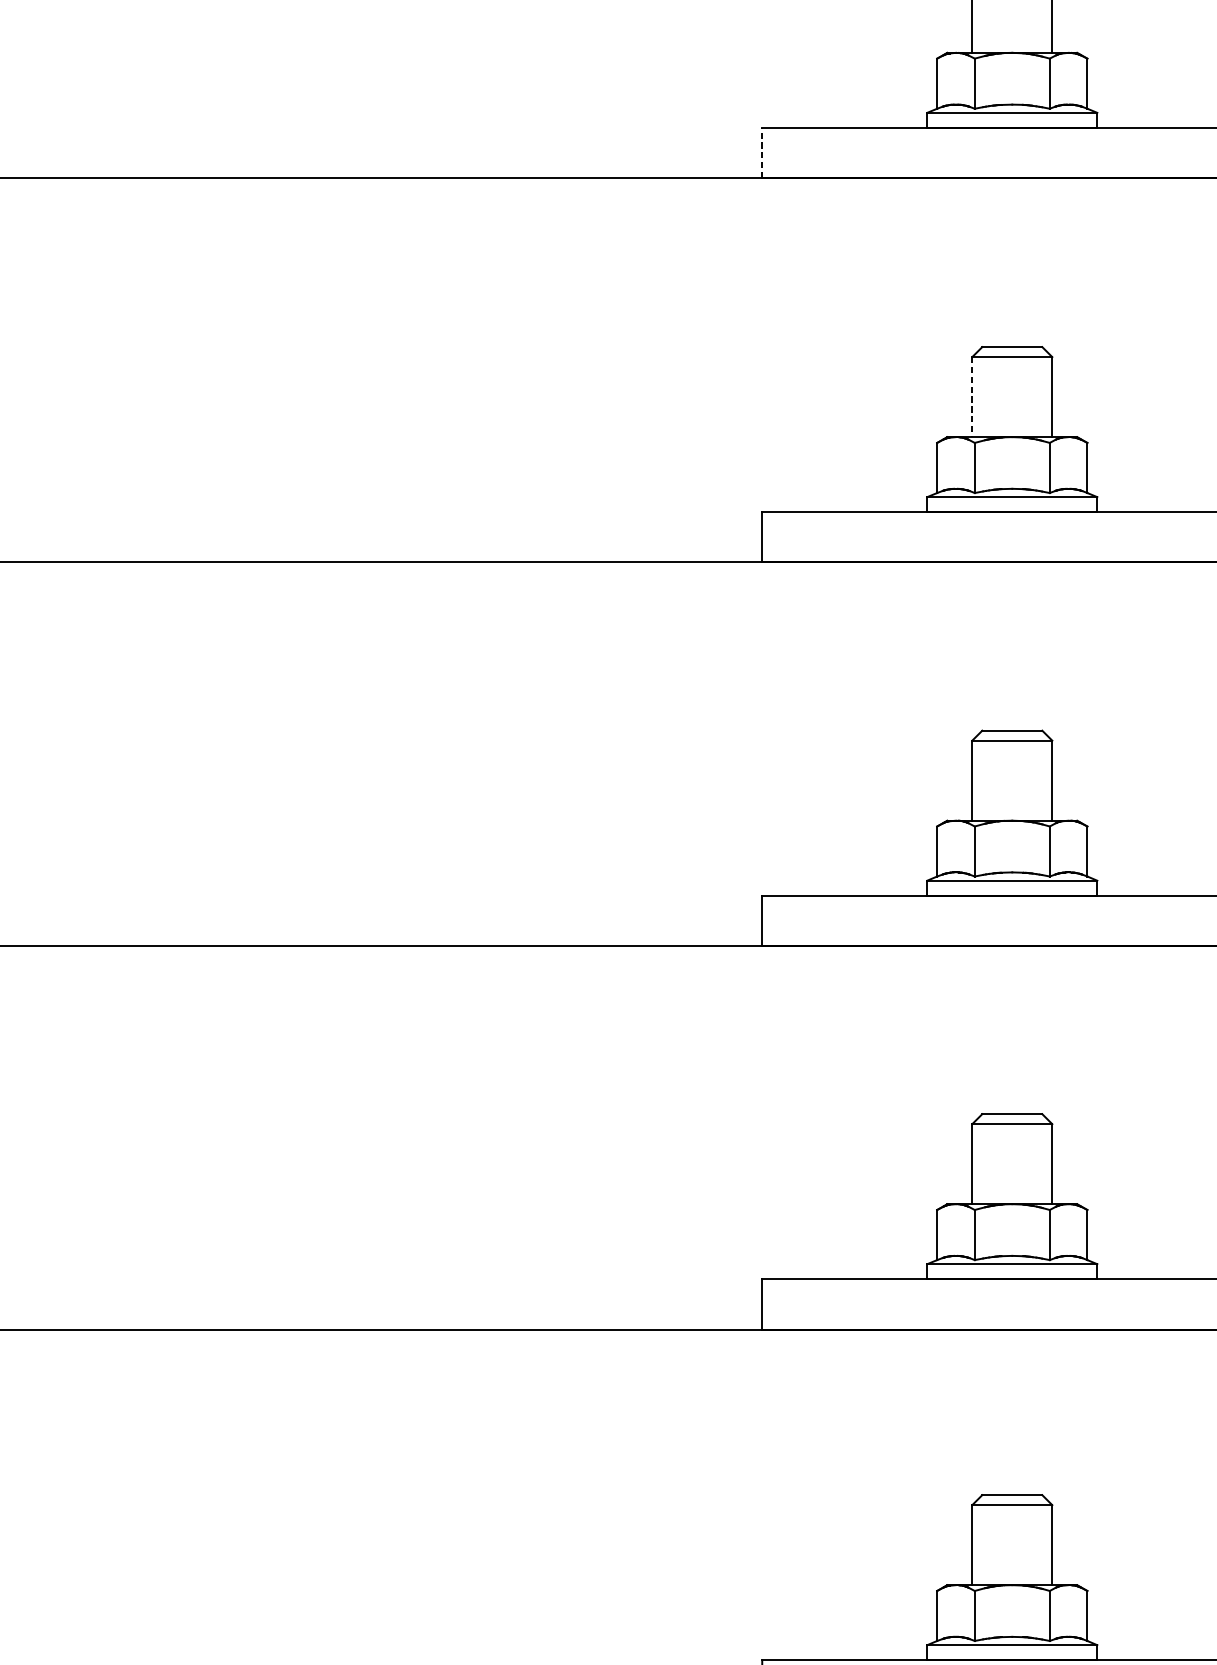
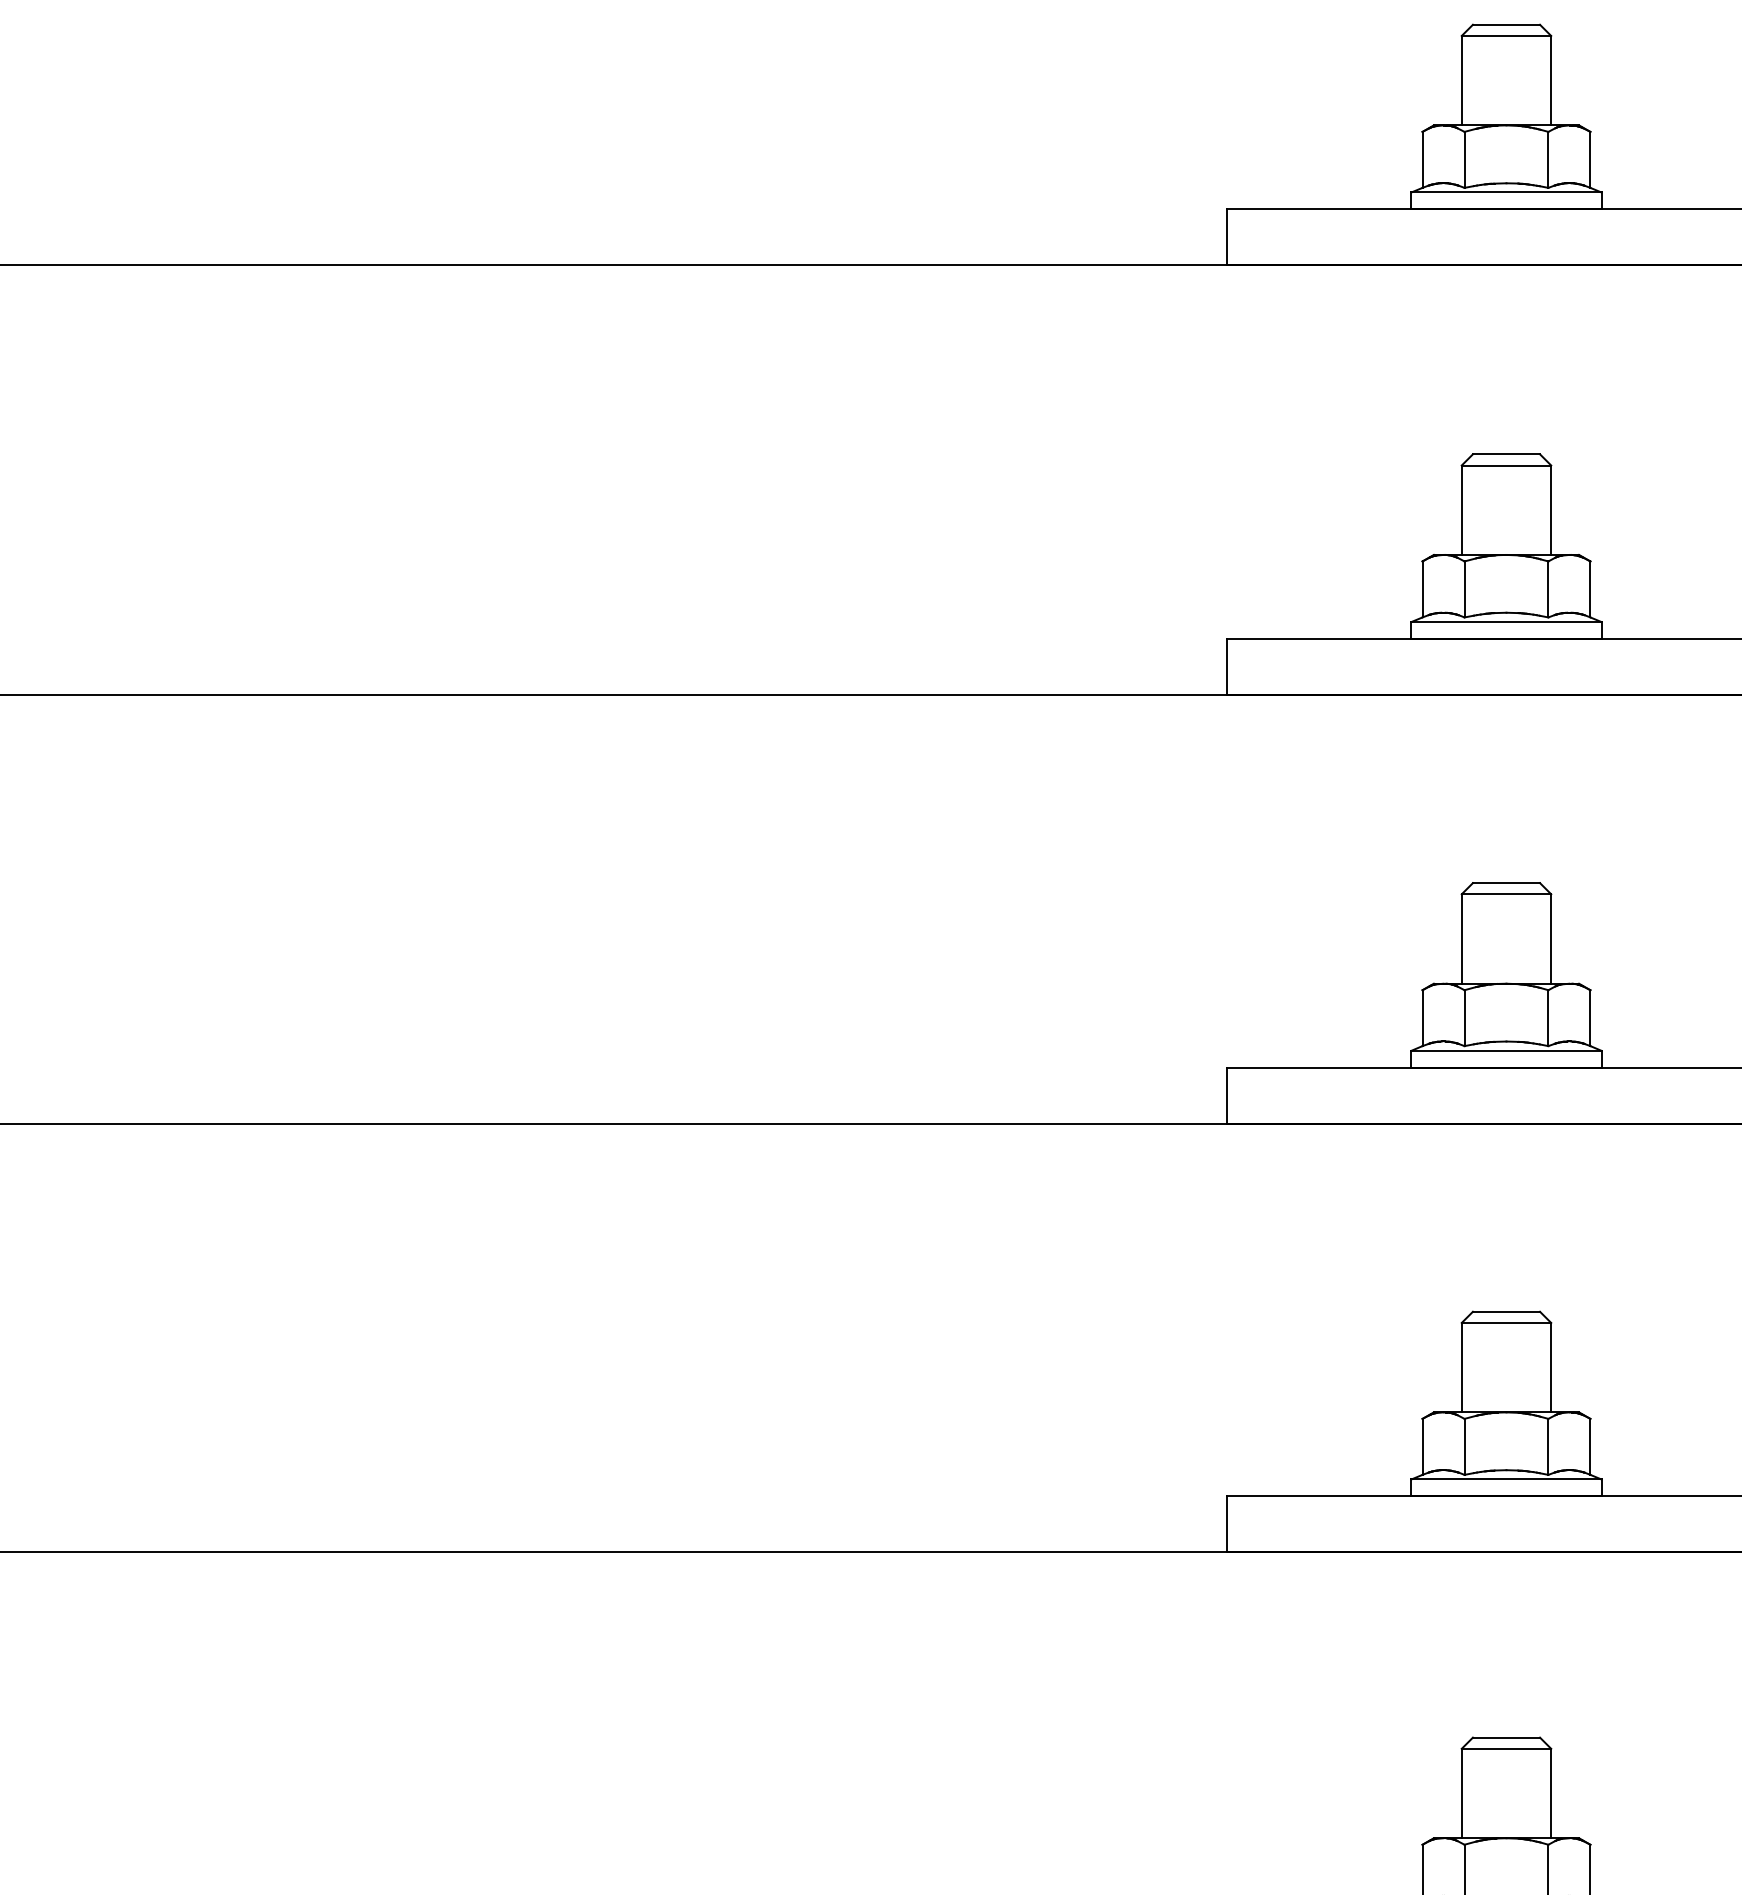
line: (761, 152) -> (1226, 236), dashed -> solid
line: (972, 397) -> (1461, 510), dashed -> solid

